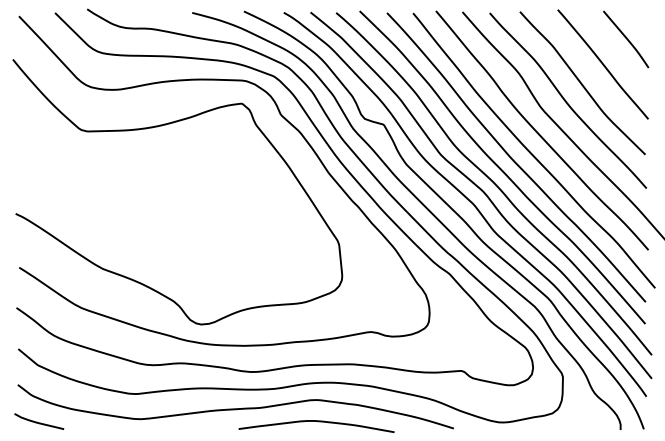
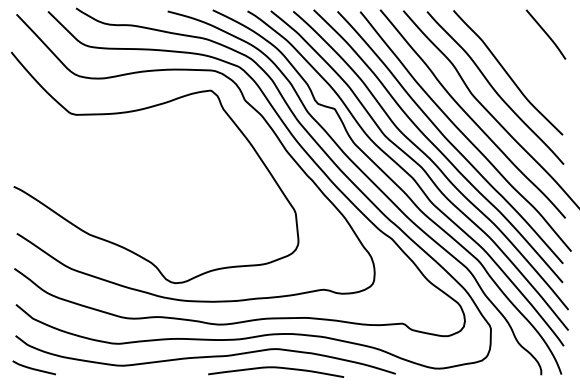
curve: (602, 64) -> (525, 56), removed

